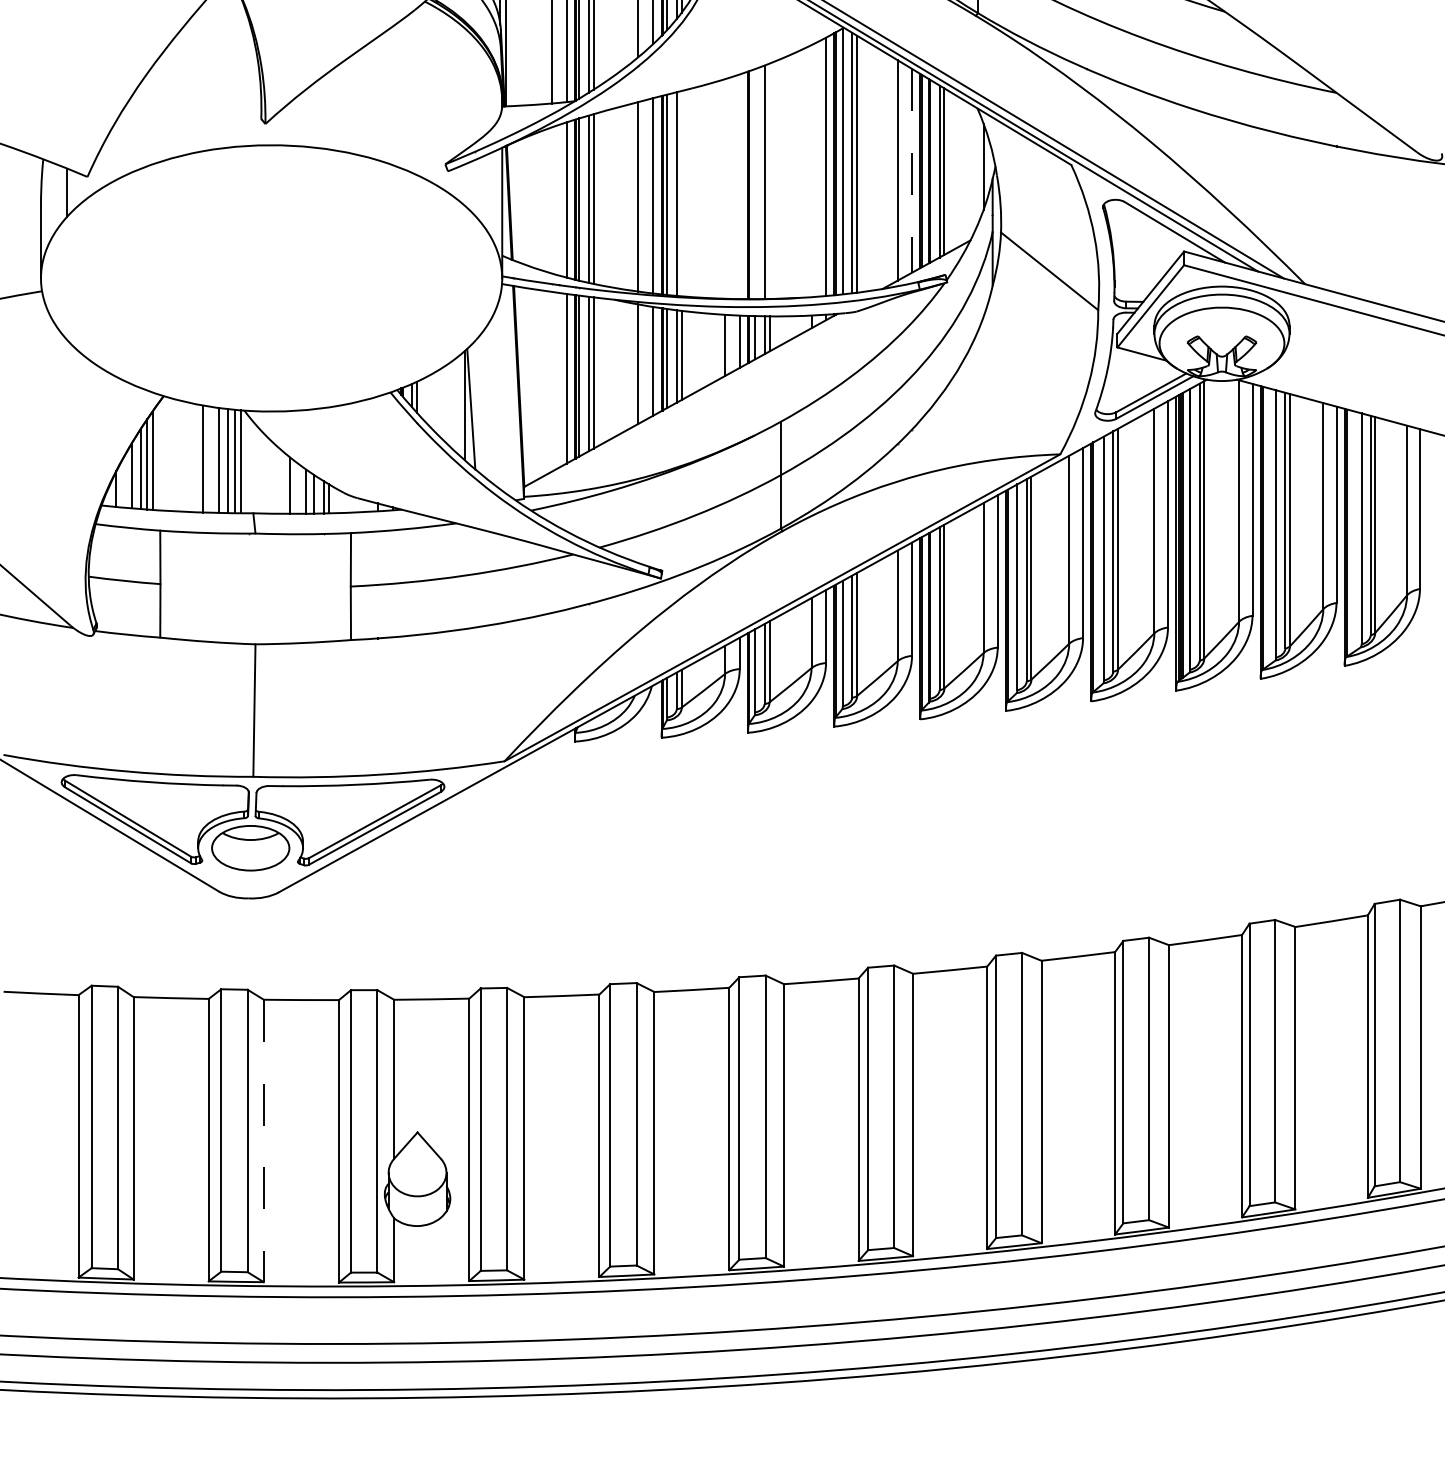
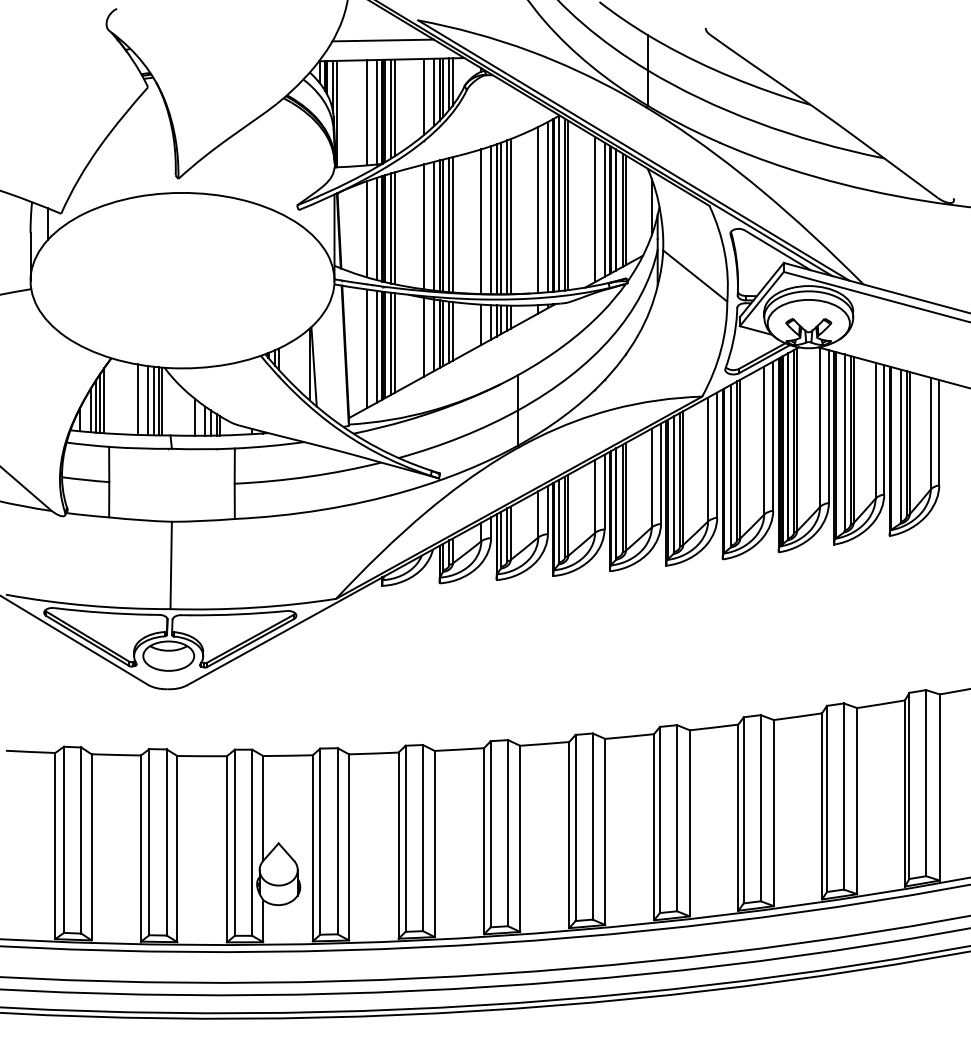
line: (811, 170) -> (538, 209), added
line: (911, 171) -> (604, 210), dashed -> solid
line: (769, 181) -> (510, 216), added
line: (755, 184) -> (501, 218), added
line: (740, 187) -> (491, 220), added
line: (725, 188) -> (481, 221), added
line: (681, 193) -> (452, 224), added
line: (550, 200) -> (366, 229), added
line: (550, 381) -> (366, 348), added
line: (263, 1141) -> (177, 849), dashed -> solid

